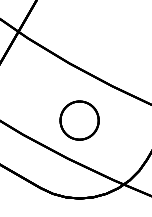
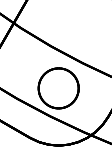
part: (79, 120) -> (58, 88), size x1.43

